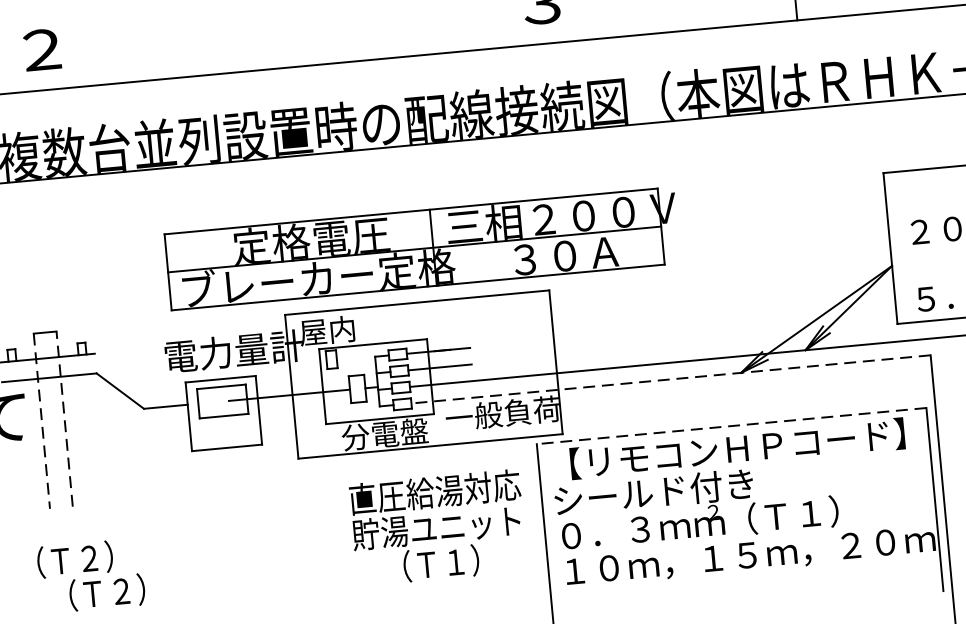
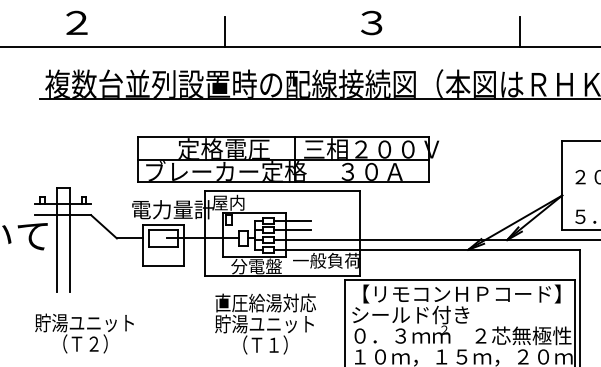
line: (295, 41) -> (225, 31), added
line: (670, 378) -> (426, 249), dashed -> solid
line: (63, 419) -> (69, 240), dashed -> solid
line: (41, 421) -> (56, 240), dashed -> solid
line: (731, 426) -> (459, 280), dashed -> solid
text: (838, 510) -> (517, 335), （Ｔ１） -> ２芯無極性
text: (437, 526) -> (265, 323), moved
text: (102, 556) -> (84, 322), （Ｔ２） -> 貯湯ユニット

